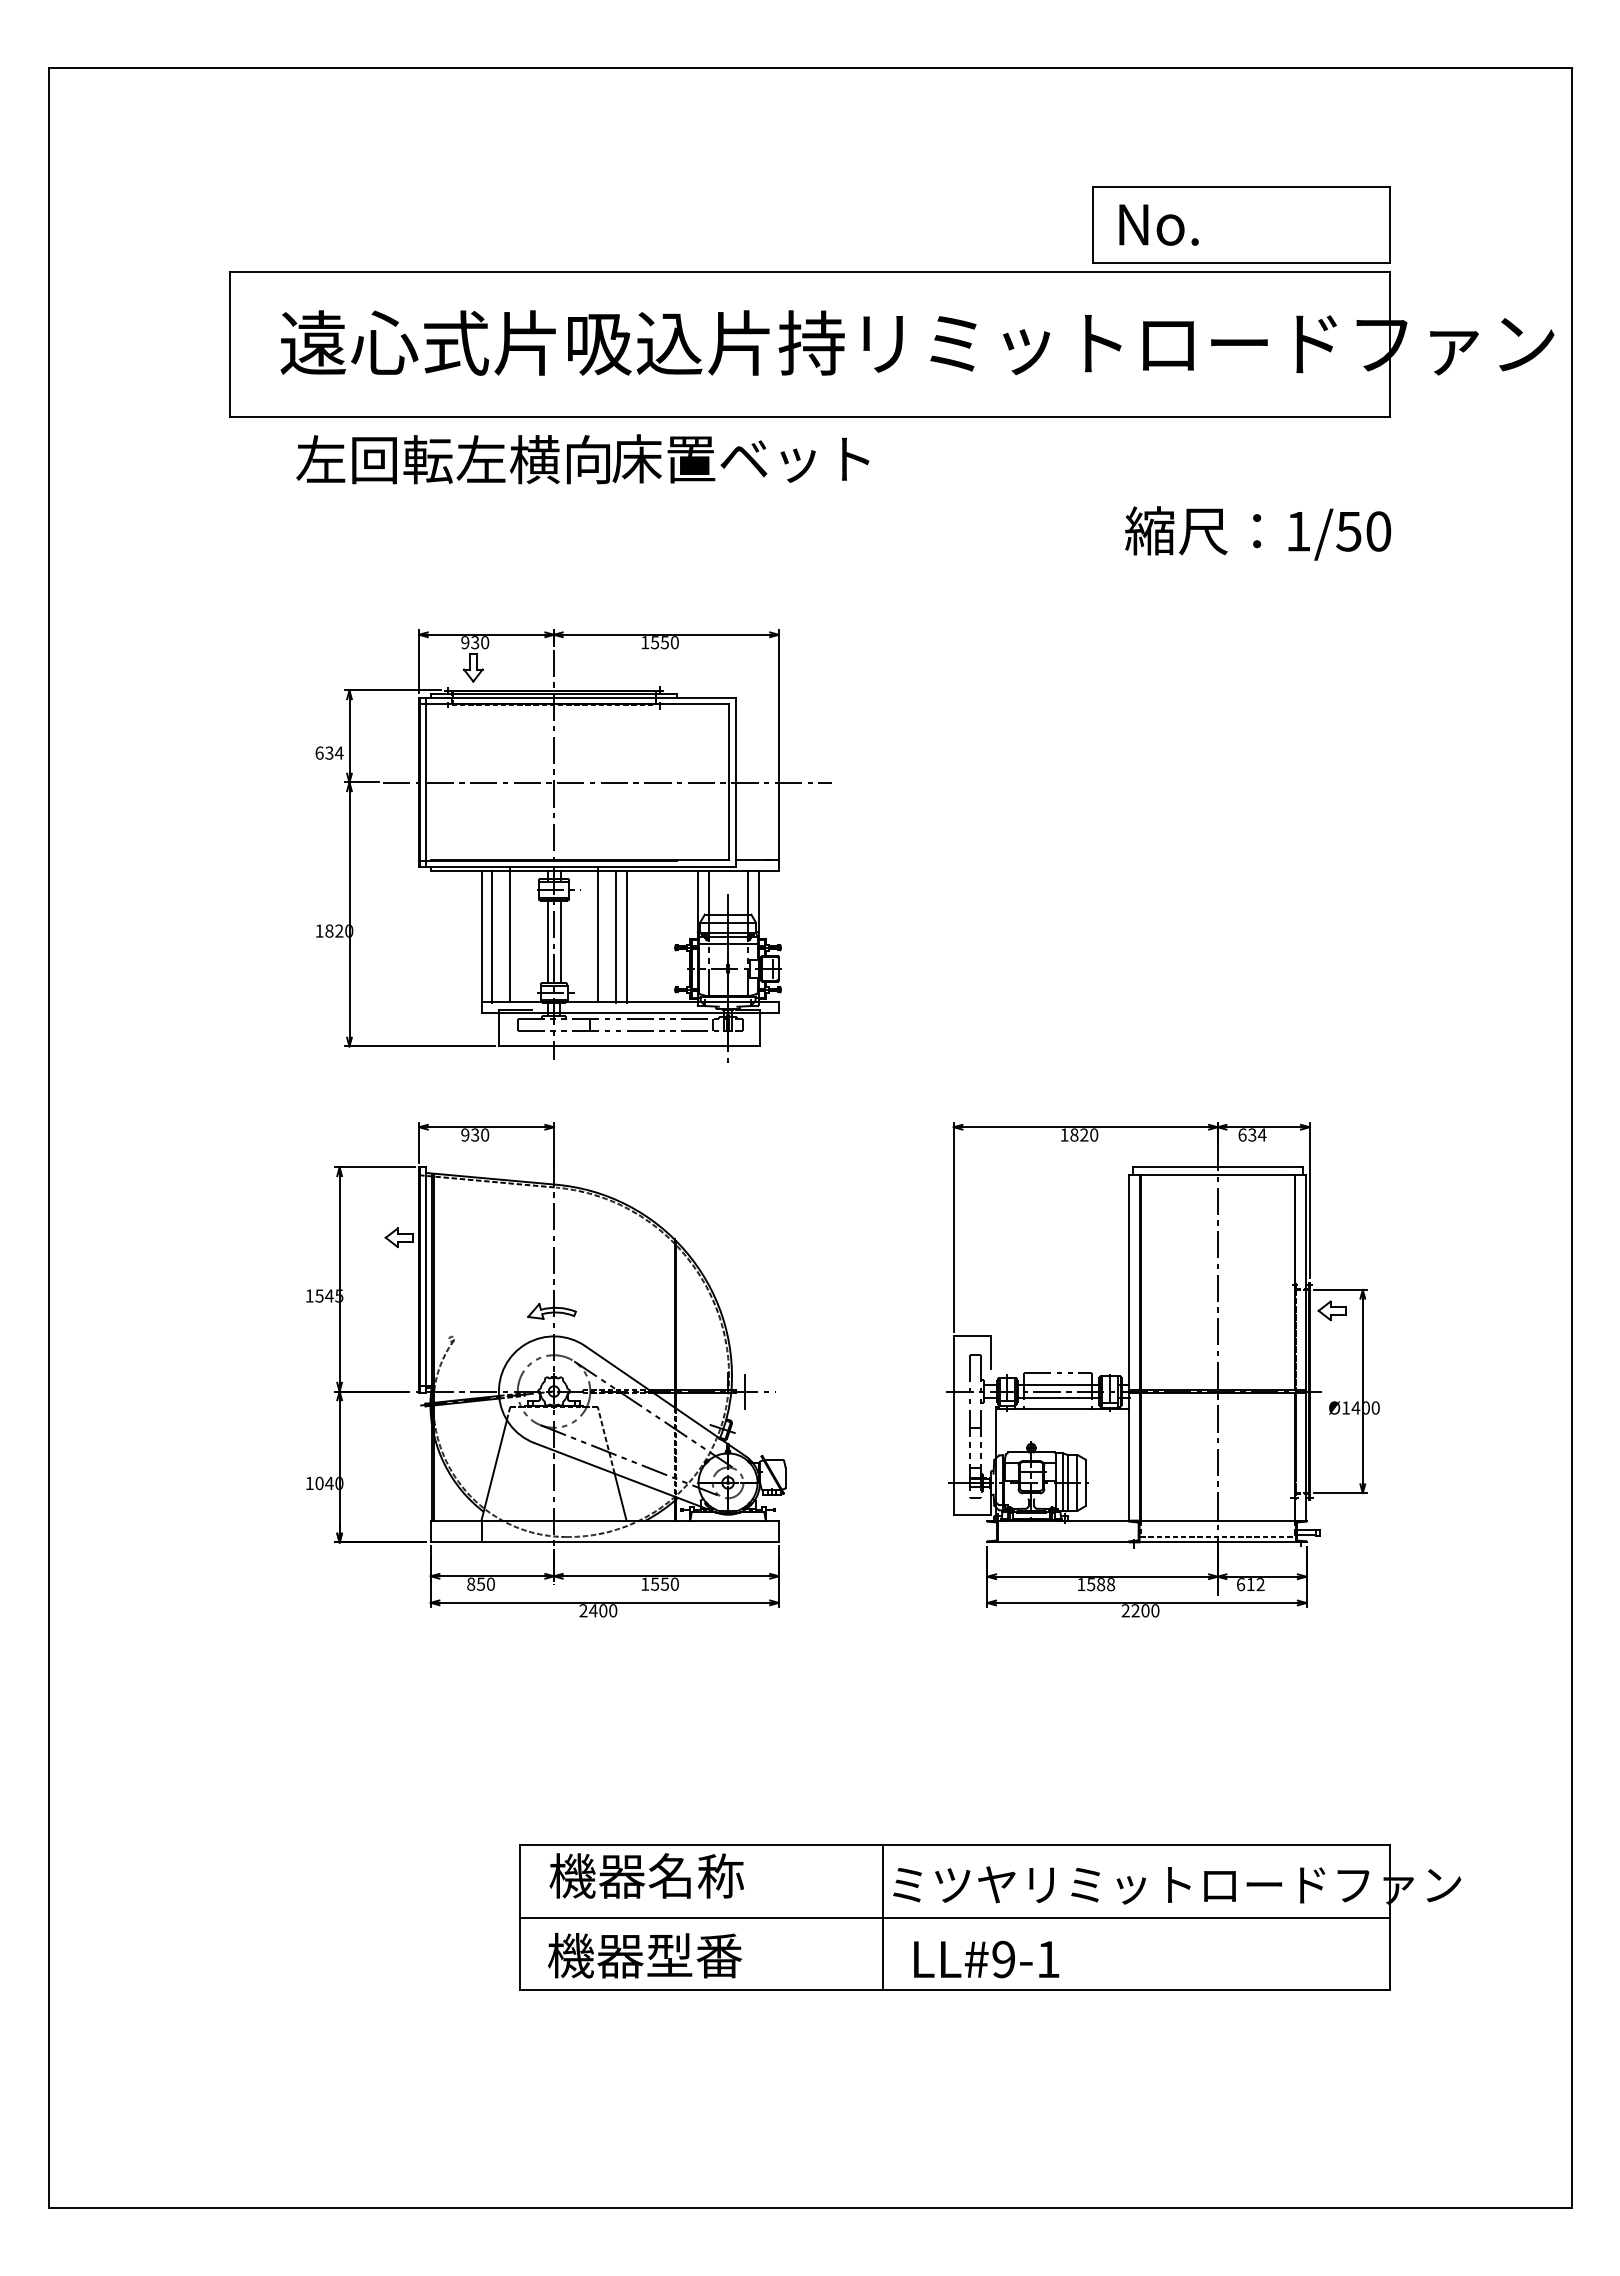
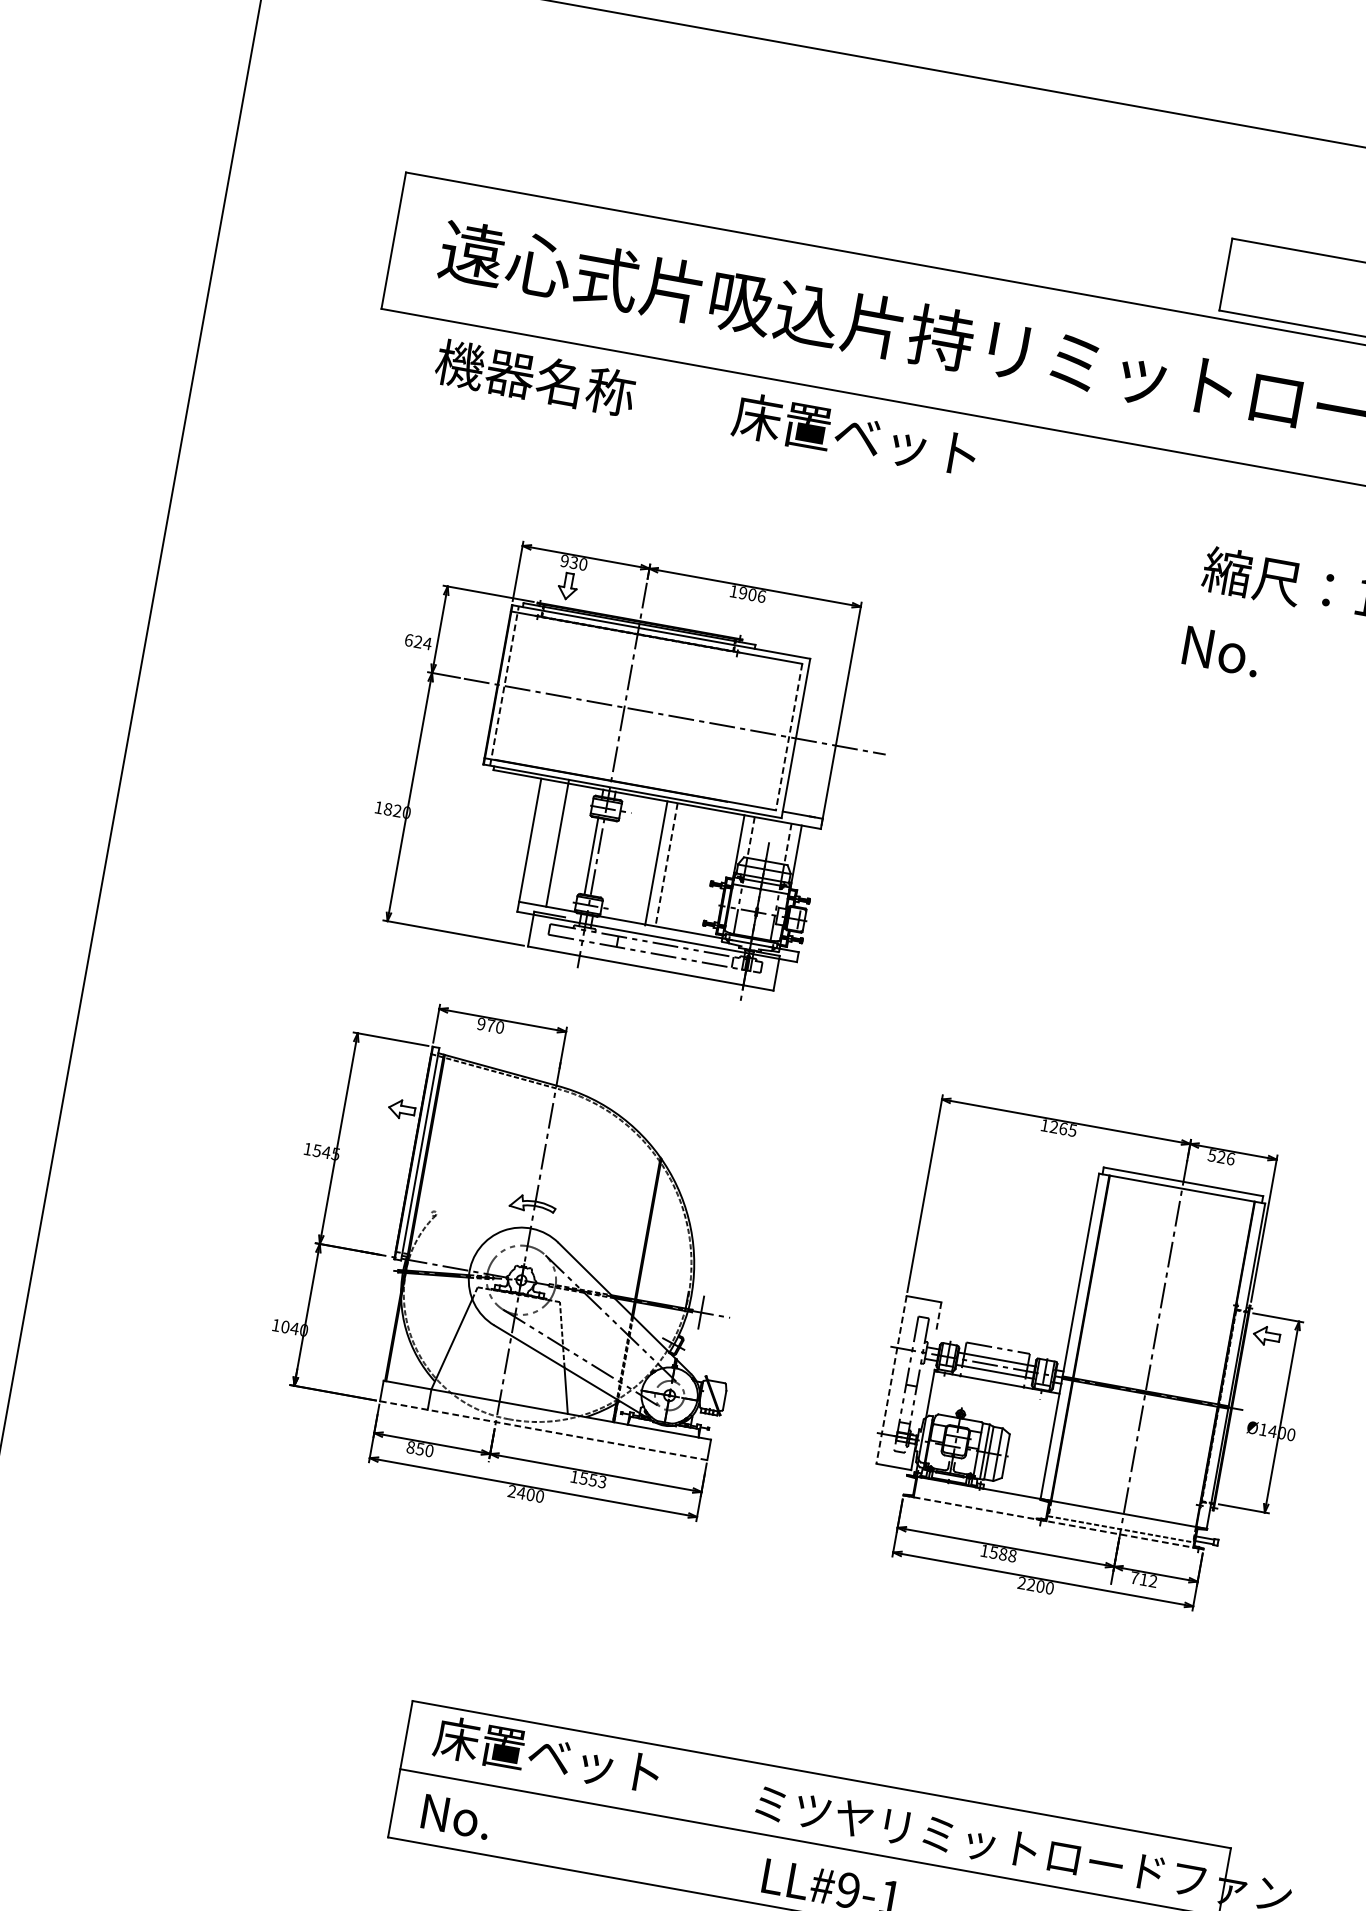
text: (1158, 224) -> (1221, 650), moved
text: (452, 459) -> (583, 386), 左回転左横向 -> 機器名称
text: (664, 642) -> (752, 594), 1550 -> 1906
text: (329, 753) -> (418, 642), 634 -> 624
line: (426, 782) -> (504, 686), solid -> dashed
line: (729, 782) -> (789, 737), solid -> dashed
line: (708, 892) -> (751, 837), solid -> dashed
line: (747, 892) -> (787, 843), solid -> dashed
line: (597, 934) -> (639, 857), removed
line: (492, 936) -> (540, 842), removed
line: (626, 937) -> (666, 865), solid -> dashed
line: (560, 941) -> (603, 858), removed
text: (475, 1134) -> (491, 1025), 930 -> 970
text: (1084, 1134) -> (1063, 1128), 1820 -> 1265
text: (1252, 1134) -> (1221, 1156), 634 -> 526
line: (990, 1353) -> (938, 1318), solid -> dashed
line: (953, 1426) -> (891, 1380), solid -> dashed
line: (605, 1542) -> (544, 1430), solid -> dashed
line: (1146, 1542) -> (1053, 1522), solid -> dashed
text: (674, 1583) -> (602, 1481), 1550 -> 1553
text: (1241, 1584) -> (1135, 1578), 612 -> 712
text: (668, 1875) -> (547, 1754), 機器名称 -> 床置ベット
line: (882, 1917) -> (741, 1830), removed
text: (644, 1955) -> (511, 1825), 機器型番 -> No.

